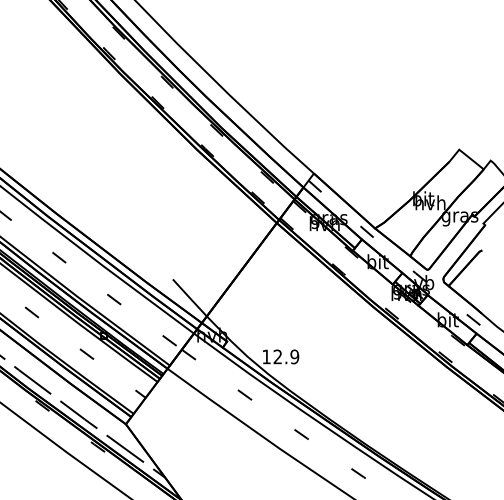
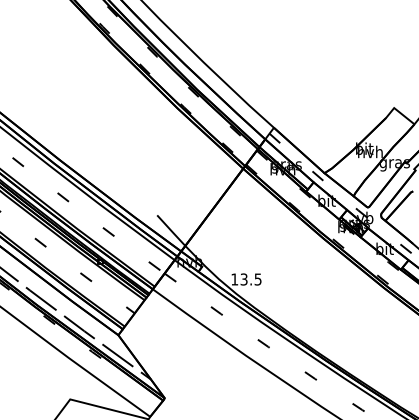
text: (285, 356) -> (250, 279), 12.9 -> 13.5

